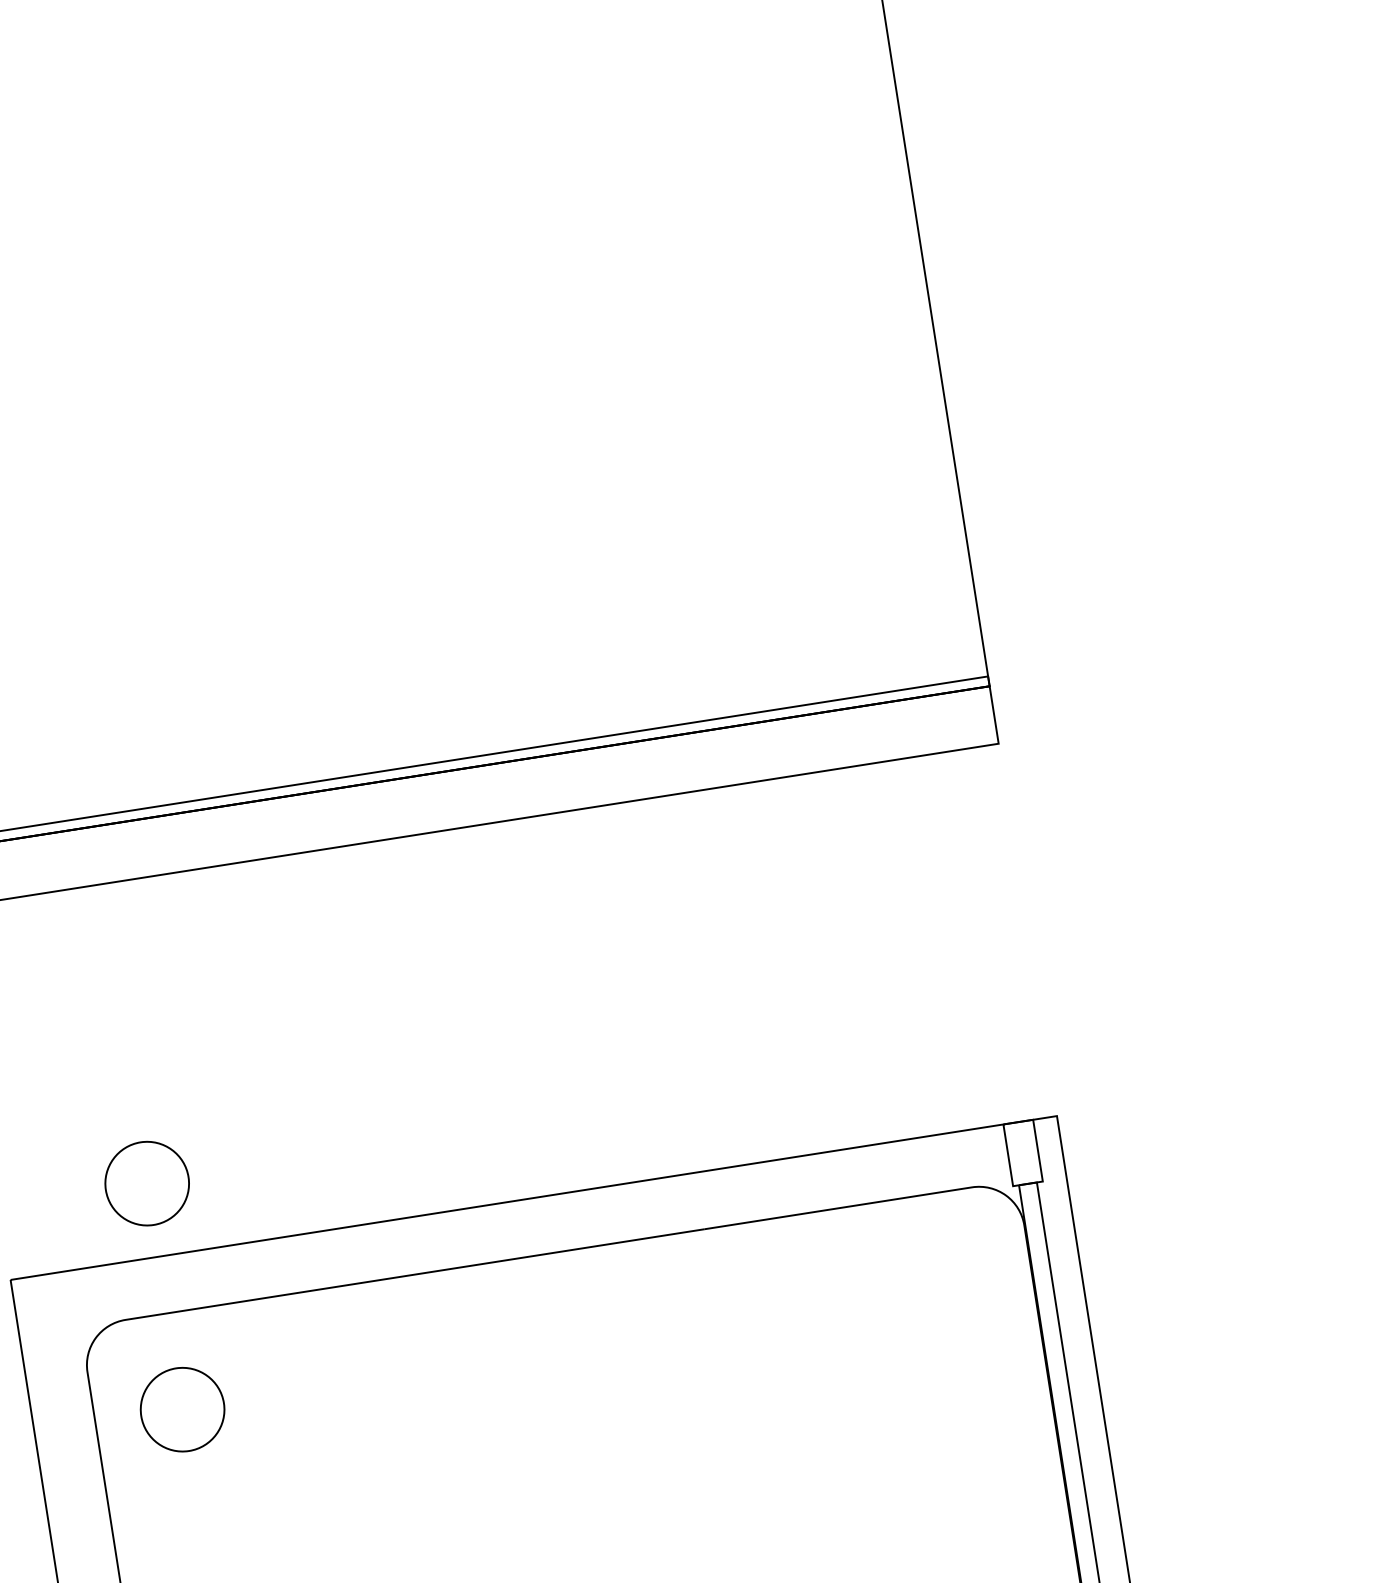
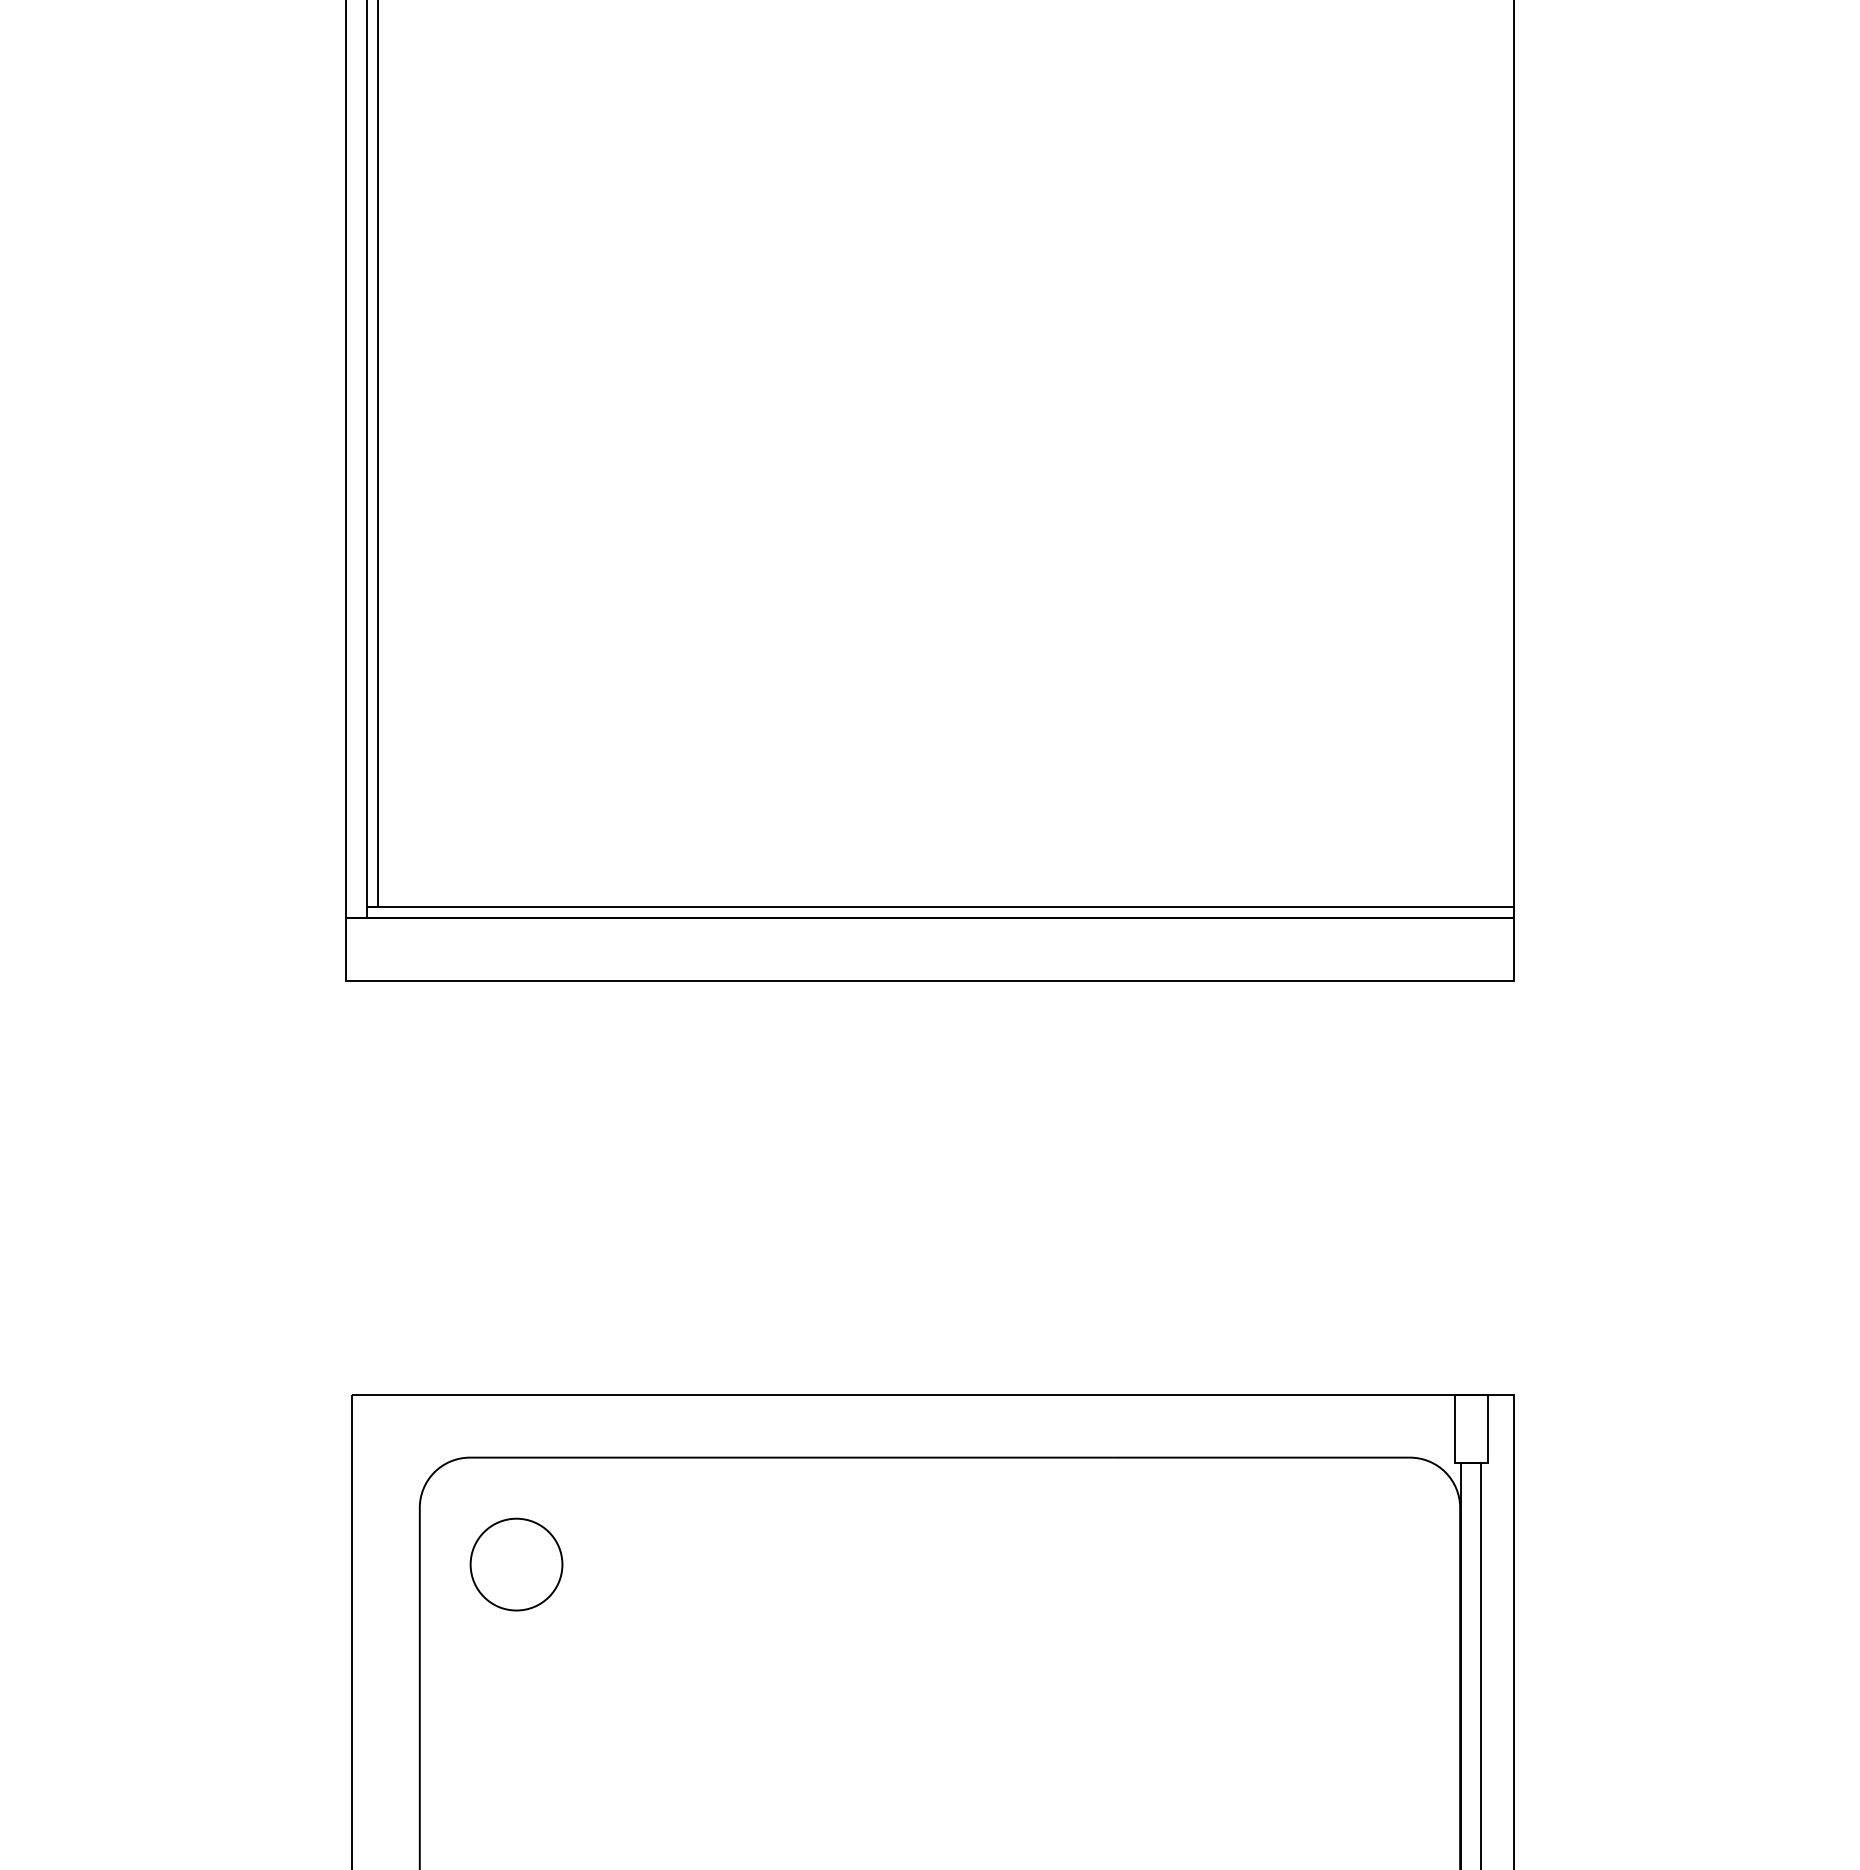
circle: (147, 1183) -> (516, 1313), removed

